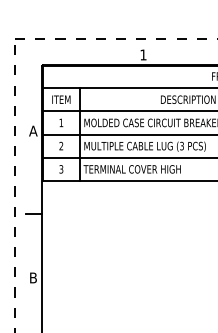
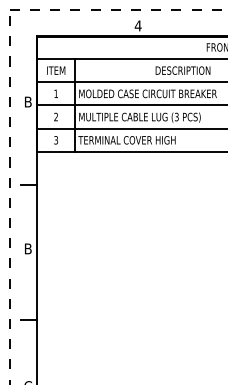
text: (142, 54) -> (137, 25), 1 -> 4
text: (33, 130) -> (28, 101), A -> B

